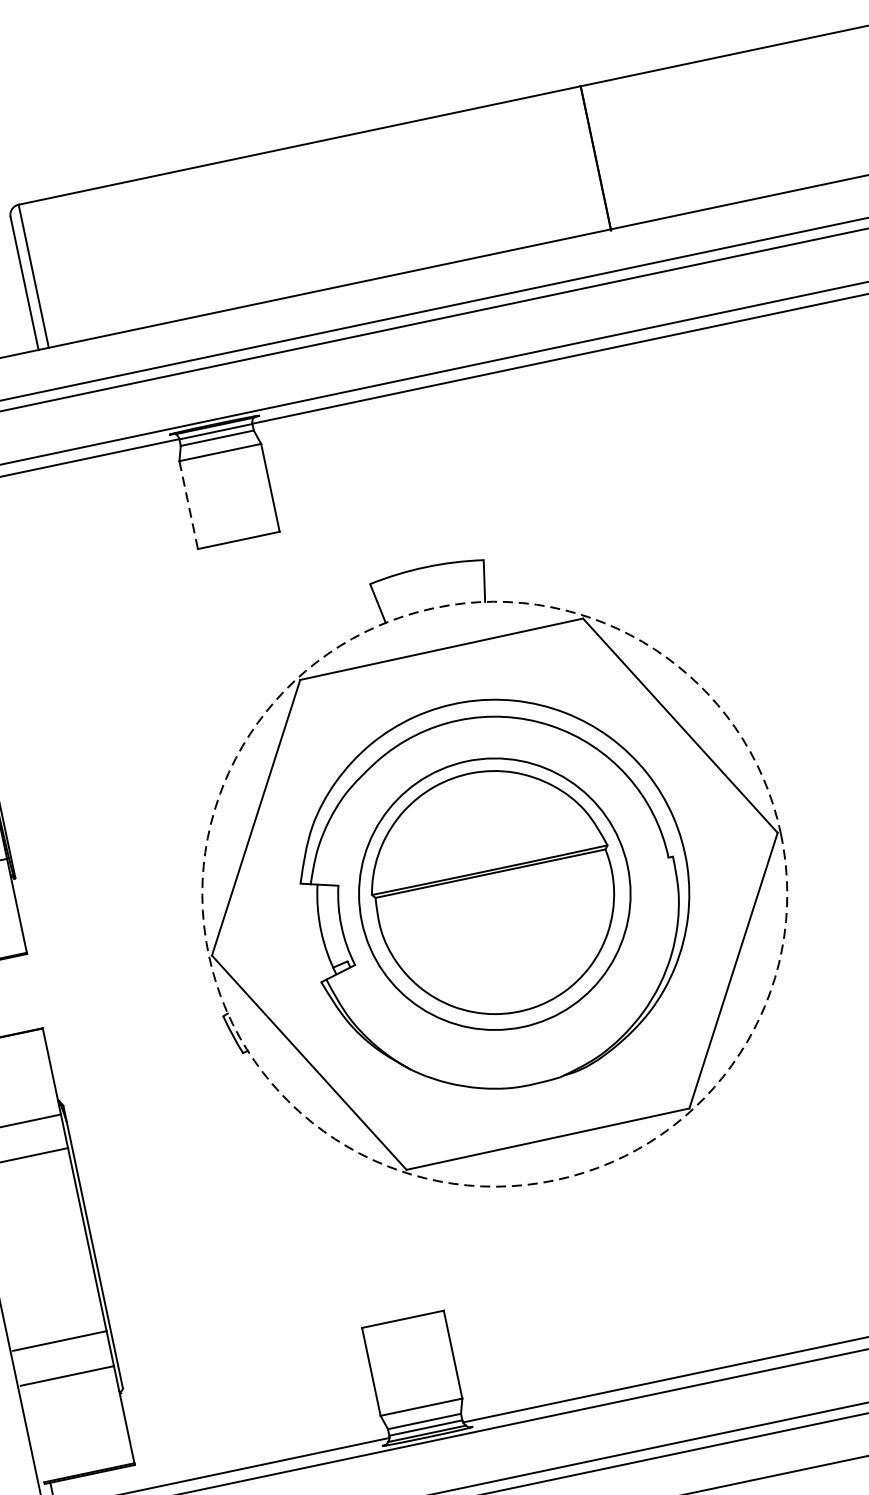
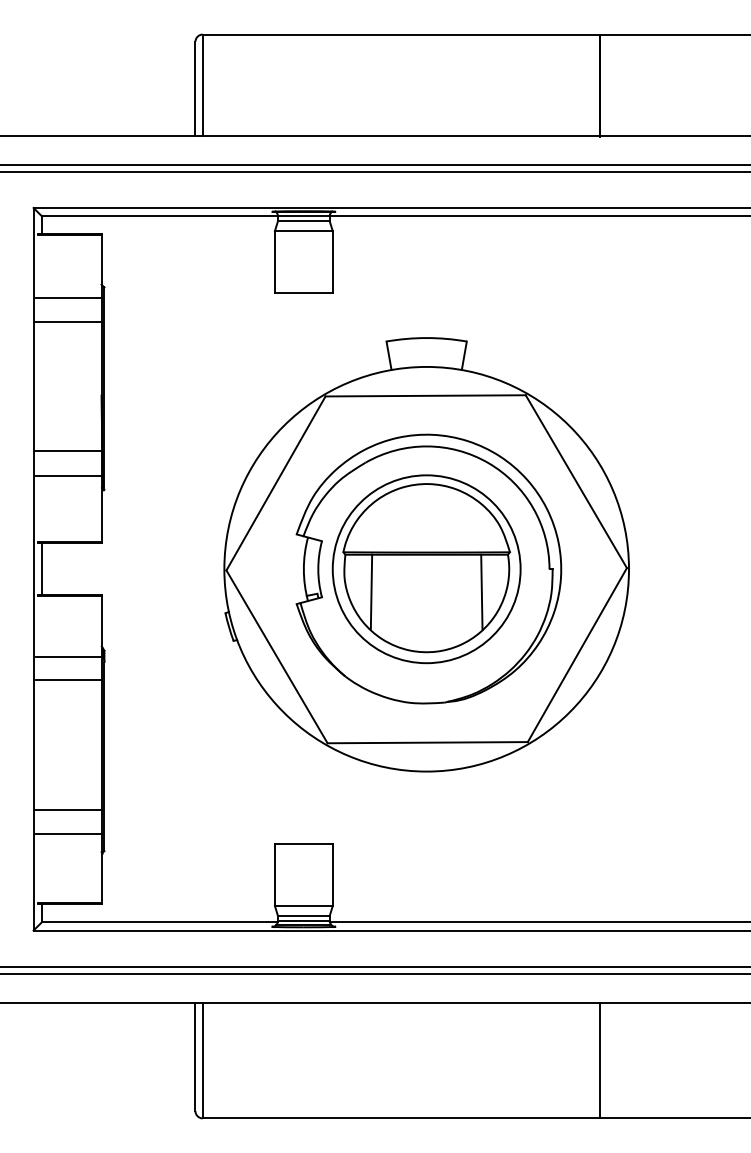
line: (188, 505) -> (274, 262), dashed -> solid
circle: (494, 893) -> (426, 568), dashed -> solid
line: (578, 909) -> (481, 591), added
line: (423, 942) -> (371, 591), added

